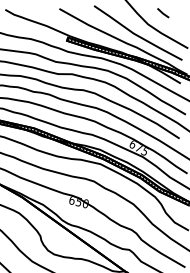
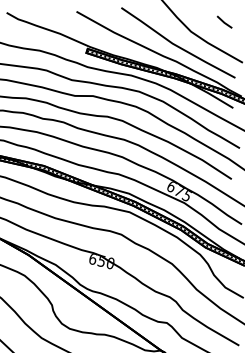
line: (163, 12) -> (224, 21), moved

